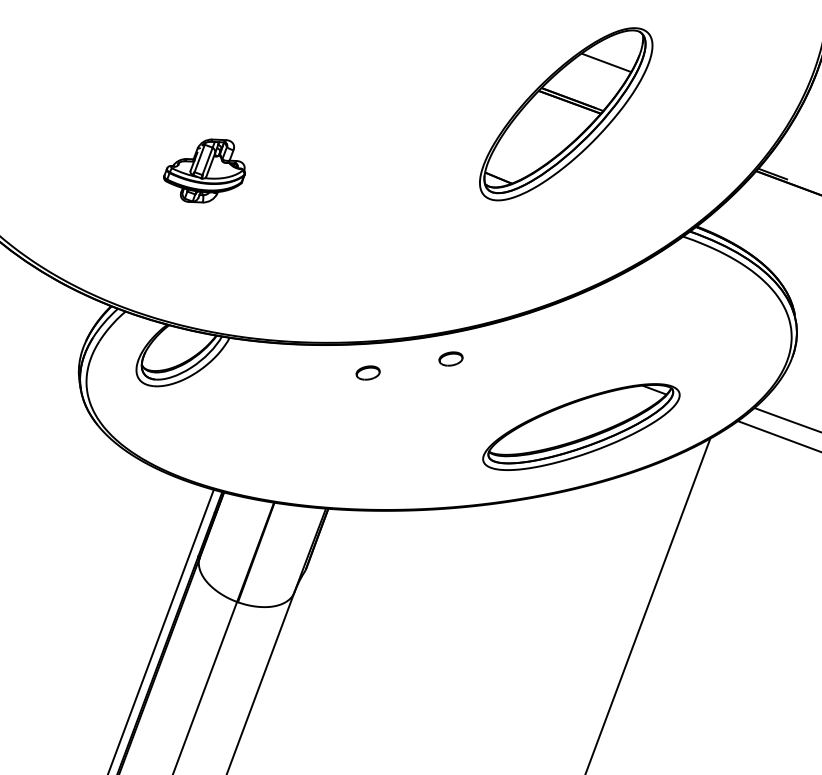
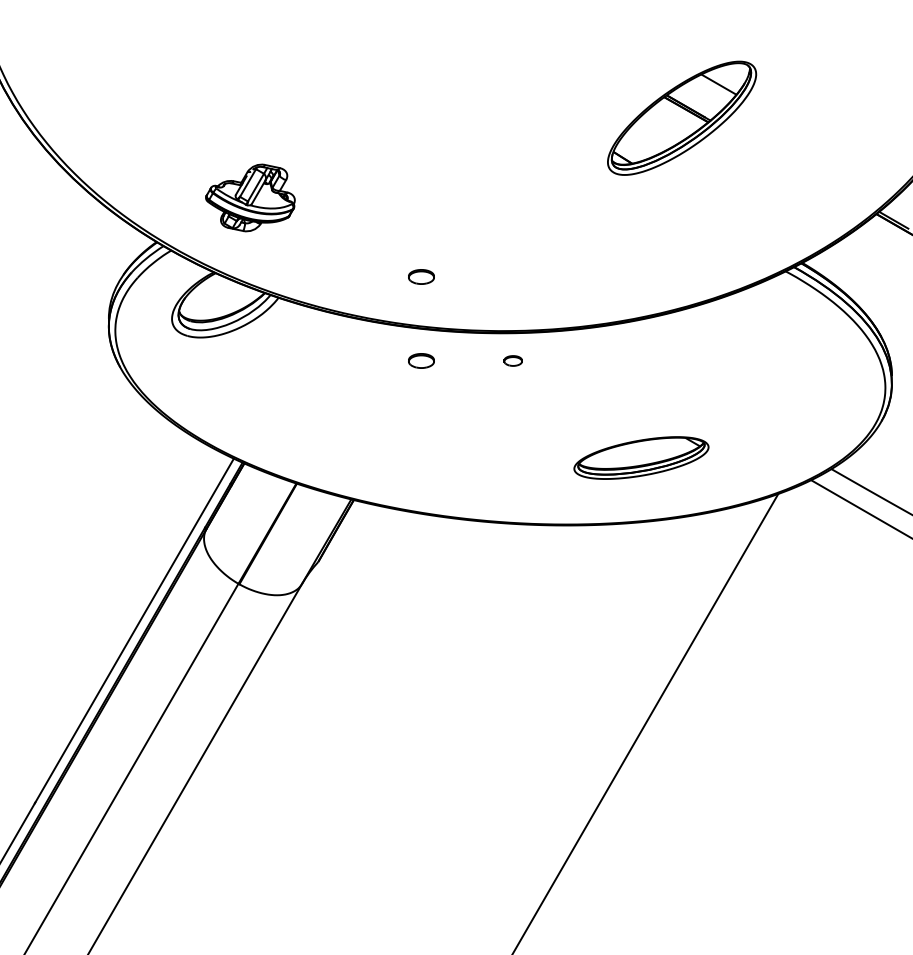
part: (565, 114) -> (681, 118), size x0.7
part: (204, 171) -> (250, 197), moved
part: (355, 296) -> (421, 276), added
part: (450, 358) -> (512, 360), size x0.7
part: (581, 426) -> (641, 457), size x0.6

